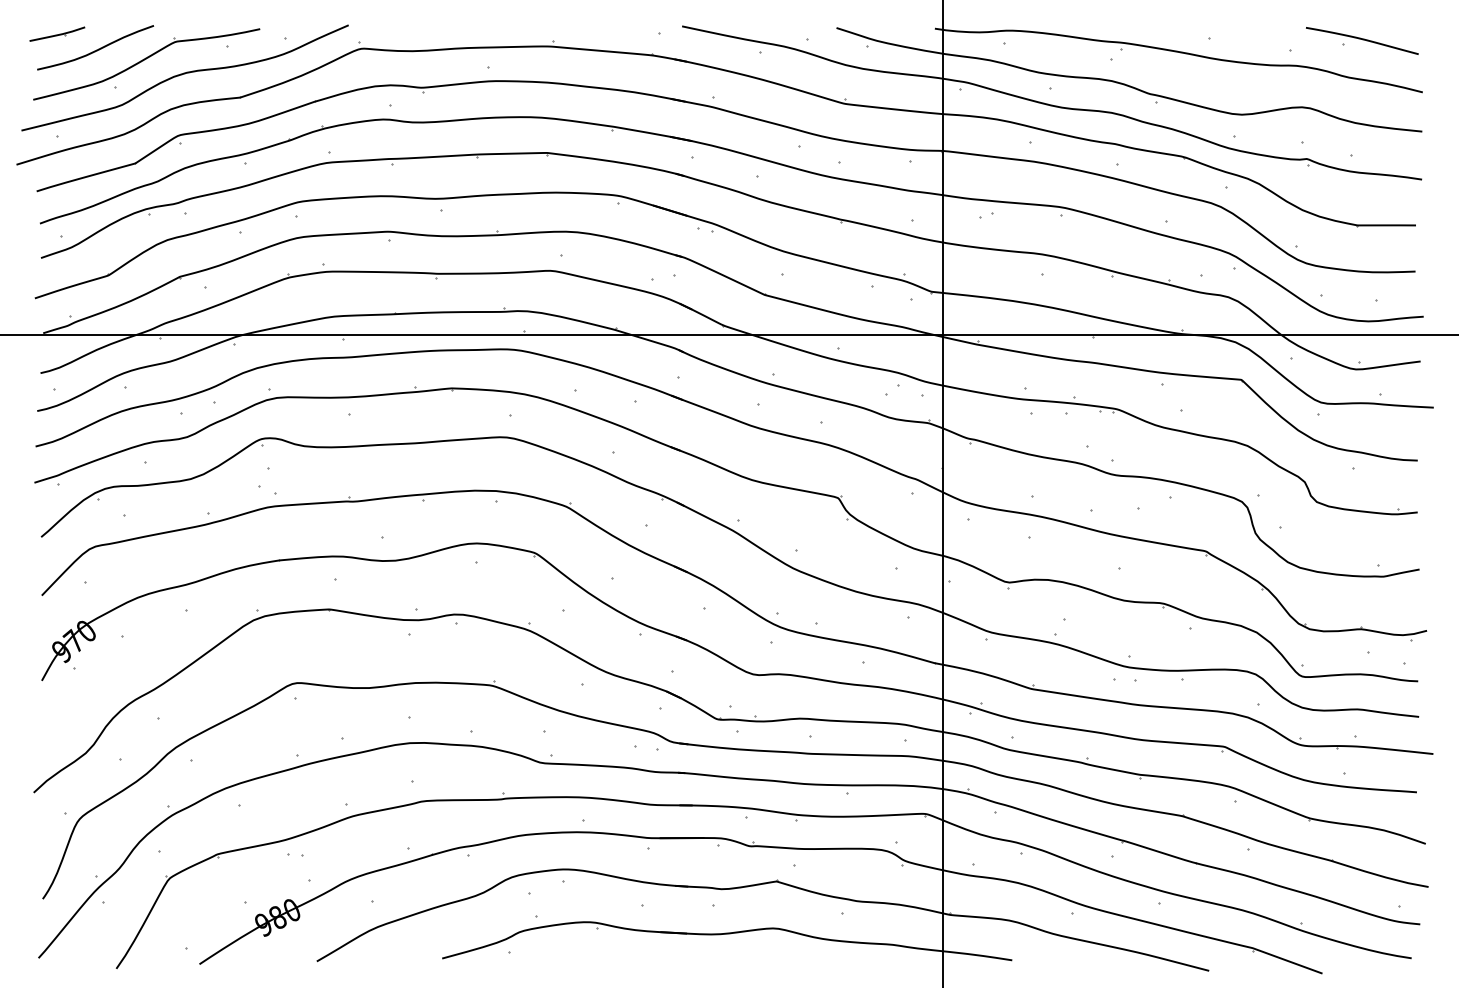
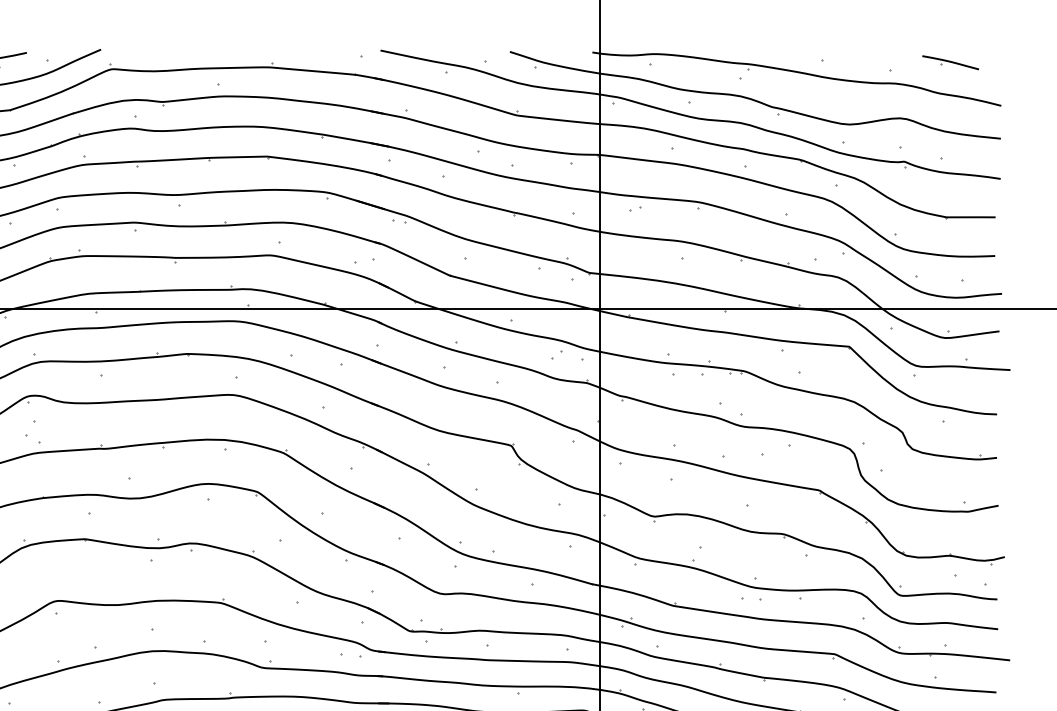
part: (1362, 40) -> (950, 62), size x0.6

